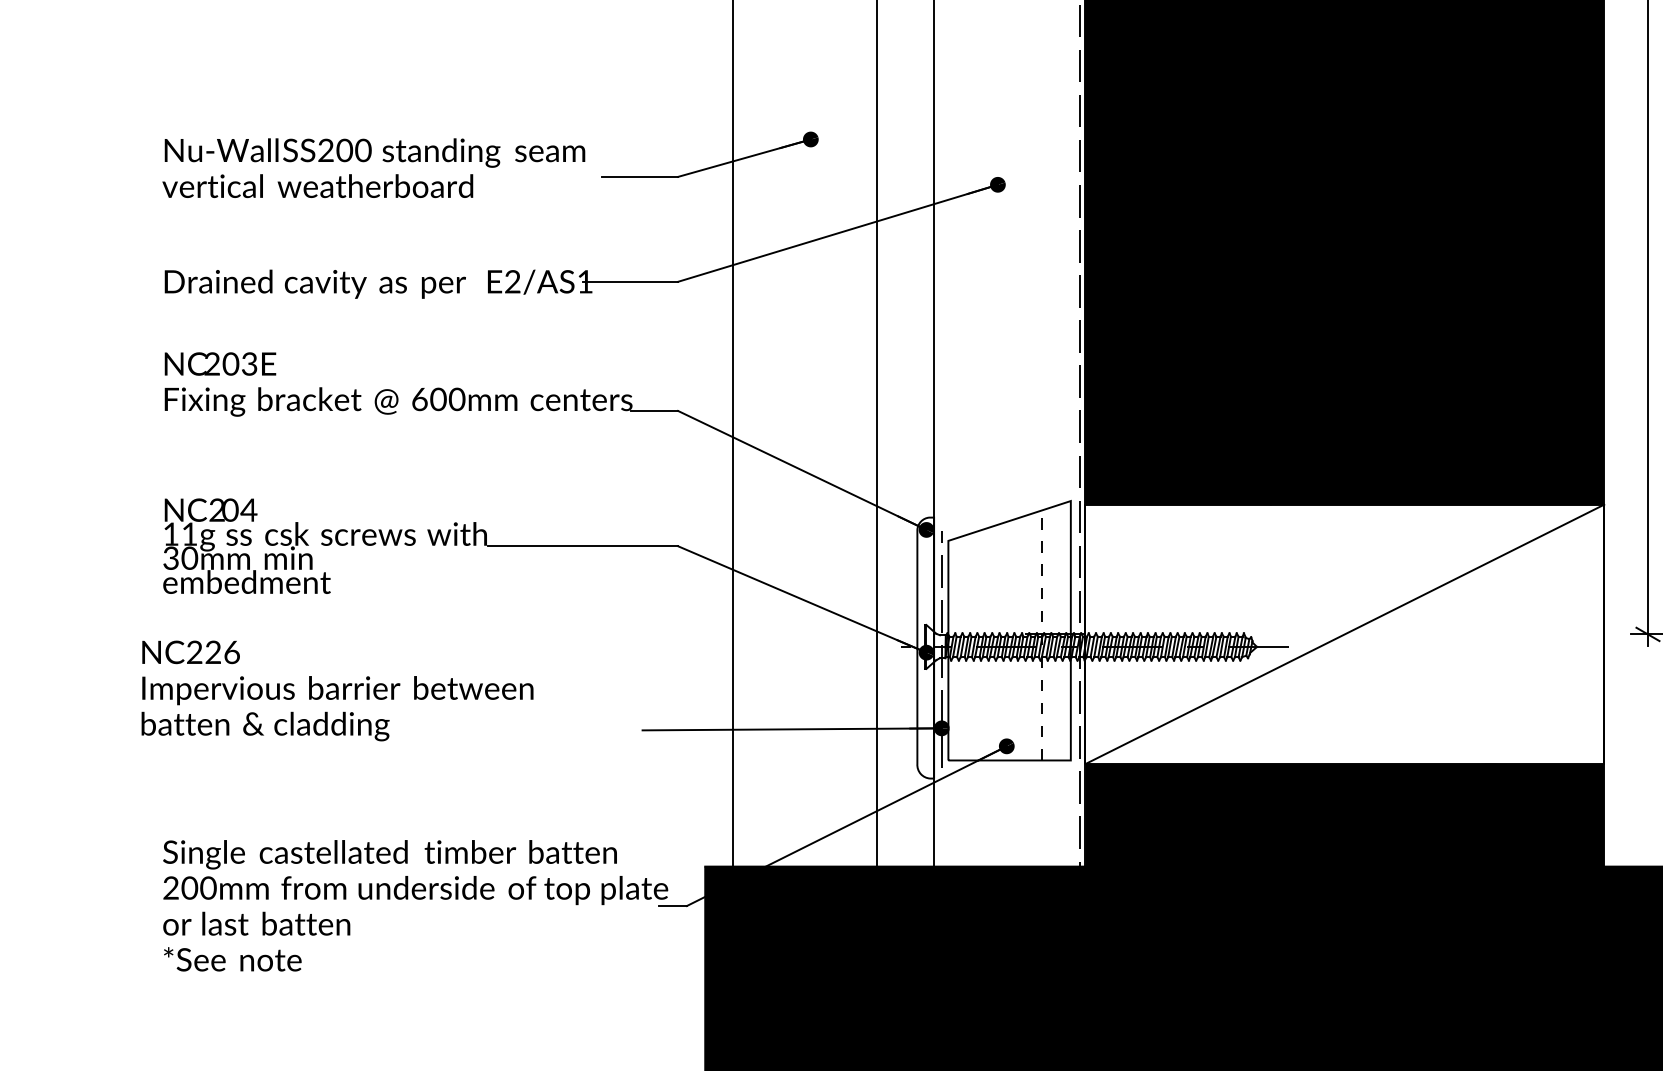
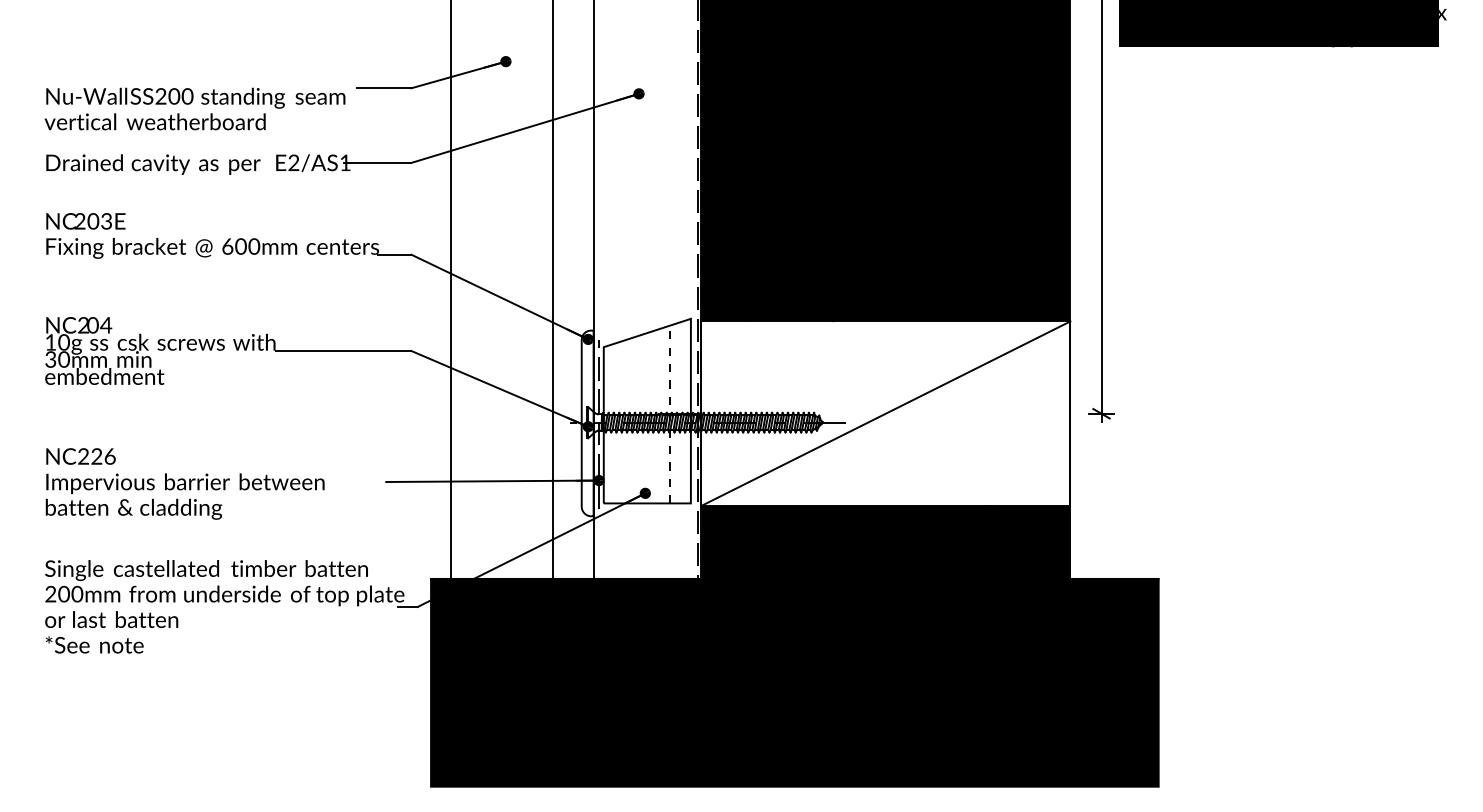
text: (373, 167) -> (194, 108), moved
text: (188, 534) -> (63, 342), 11g -> 10g
text: (336, 690) -> (184, 483), moved

